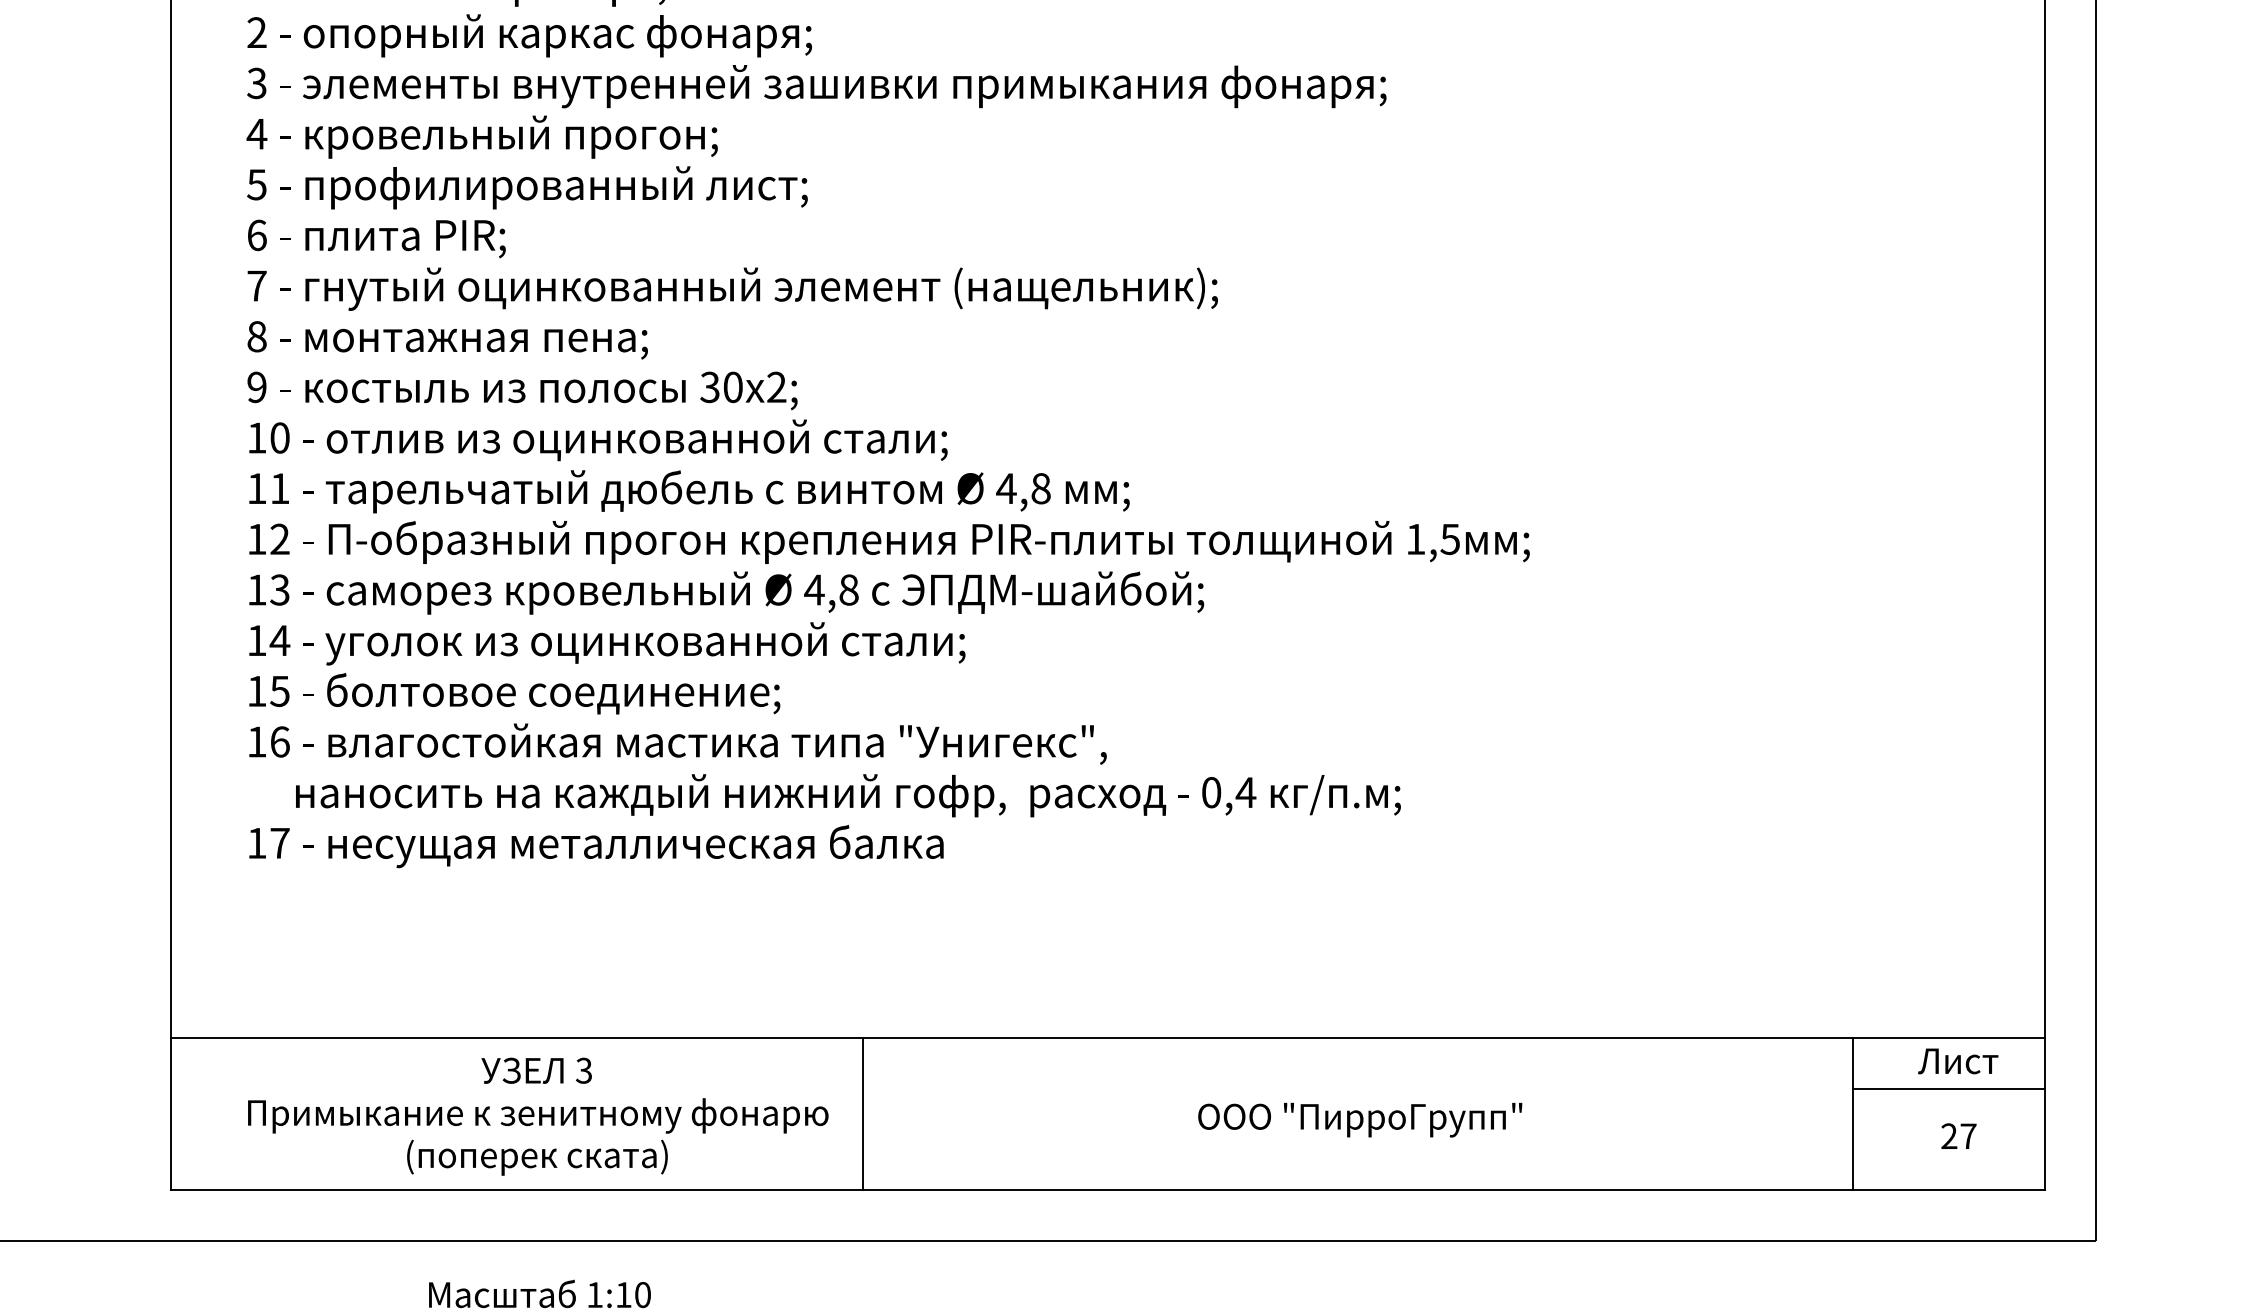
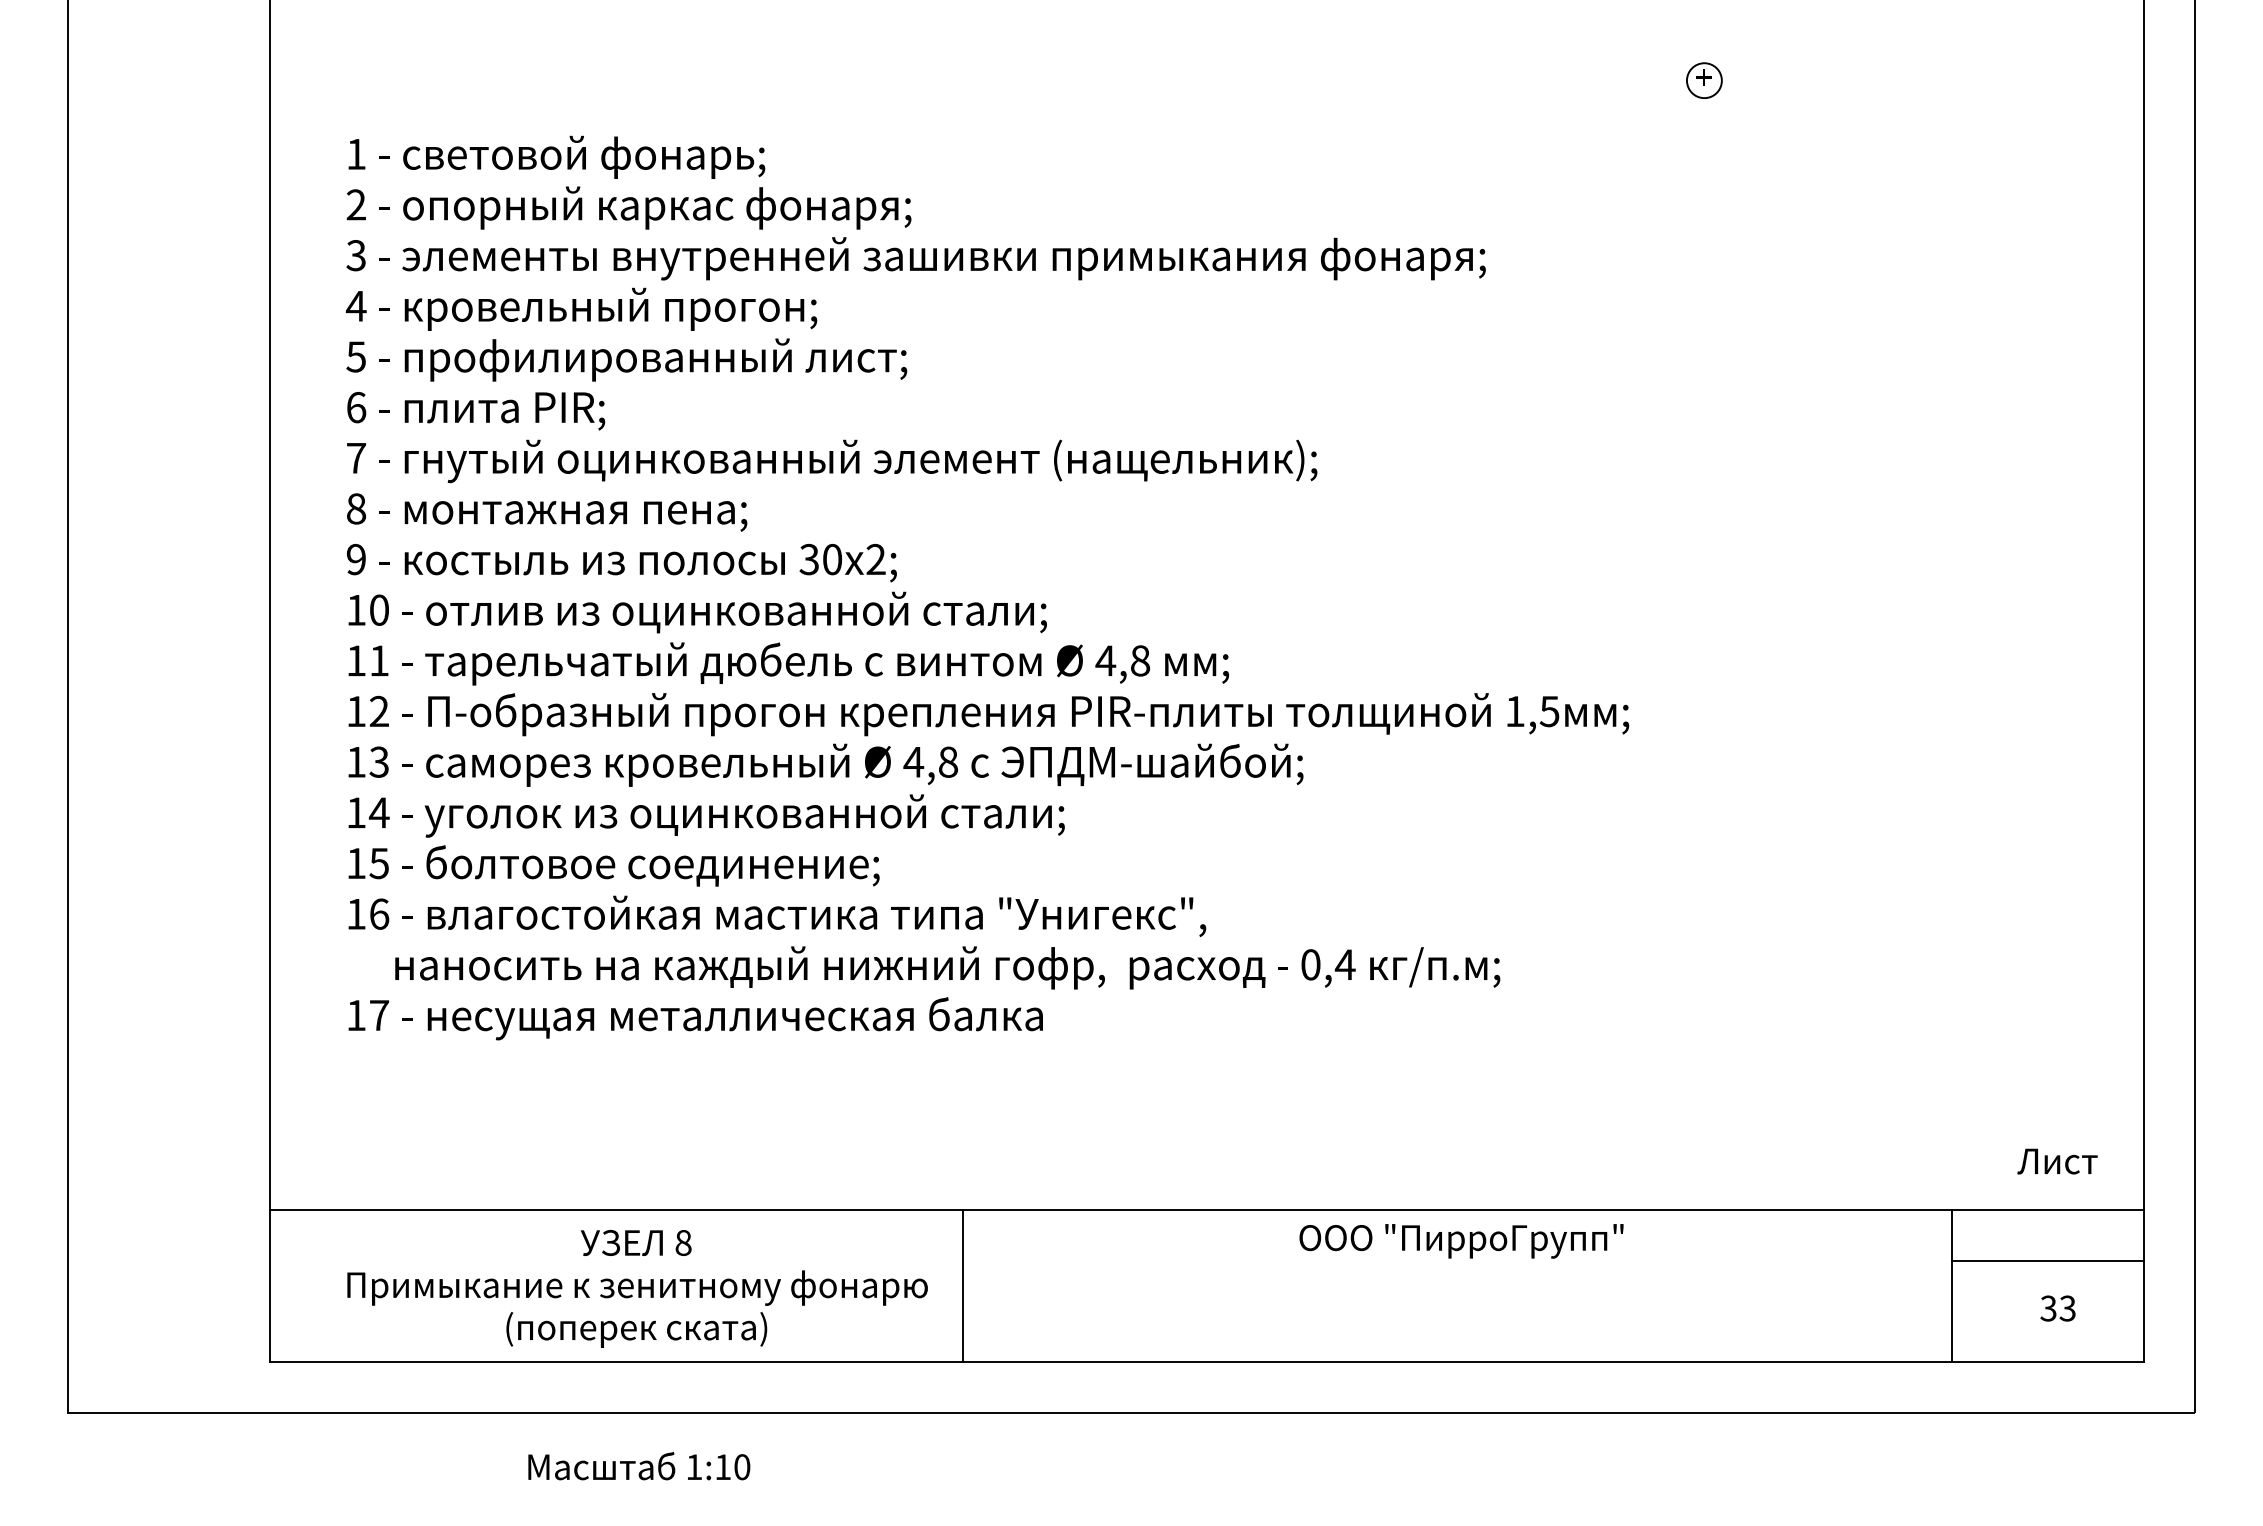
text: (1958, 1061) -> (2057, 1161), moved
text: (584, 1070) -> (683, 1242), 3 -> 8
text: (1360, 1120) -> (1461, 1241), moved
text: (1958, 1136) -> (2057, 1308), 27 -> 33

